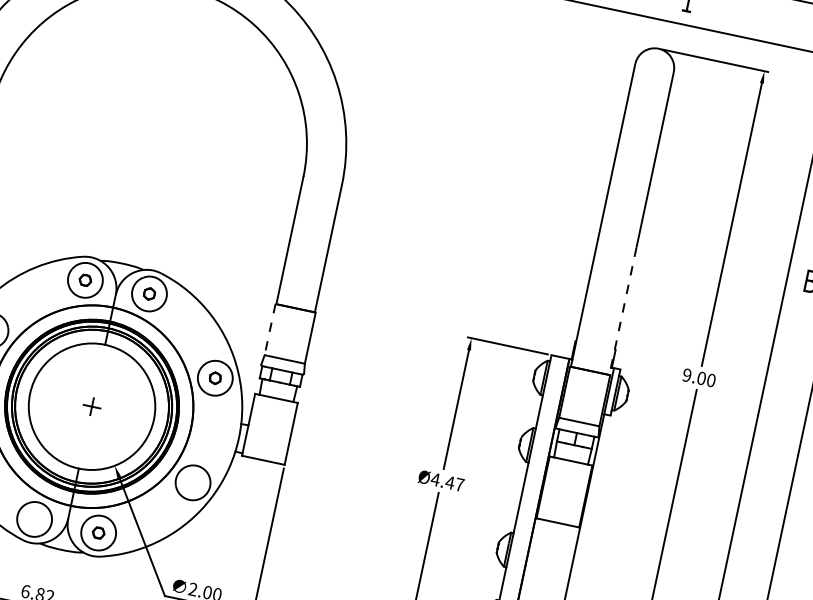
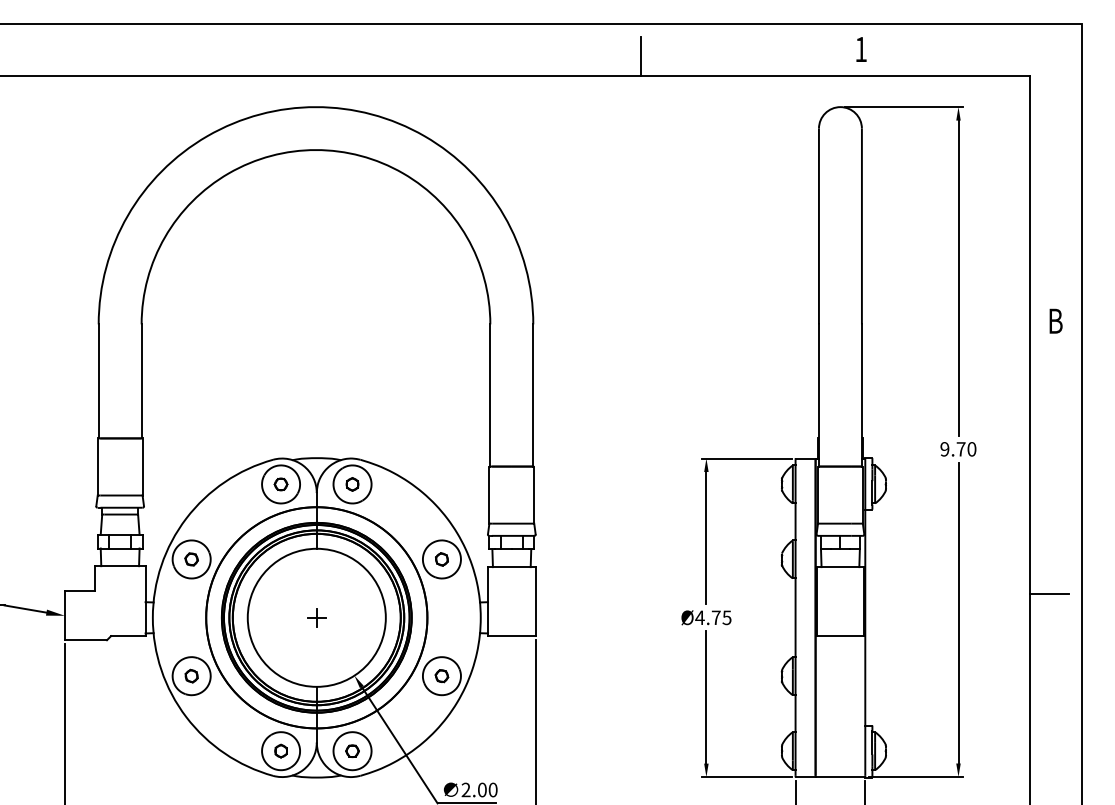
line: (622, 311) -> (861, 395), dashed -> solid
line: (270, 329) -> (489, 495), dashed -> solid
text: (701, 378) -> (960, 449), 9.00 -> 9.70
part: (192, 483) -> (441, 676), added
text: (454, 483) -> (721, 617), Ø4.47 -> Ø4.75
part: (34, 518) -> (280, 750), added
line: (752, 524) -> (1048, 593), added

